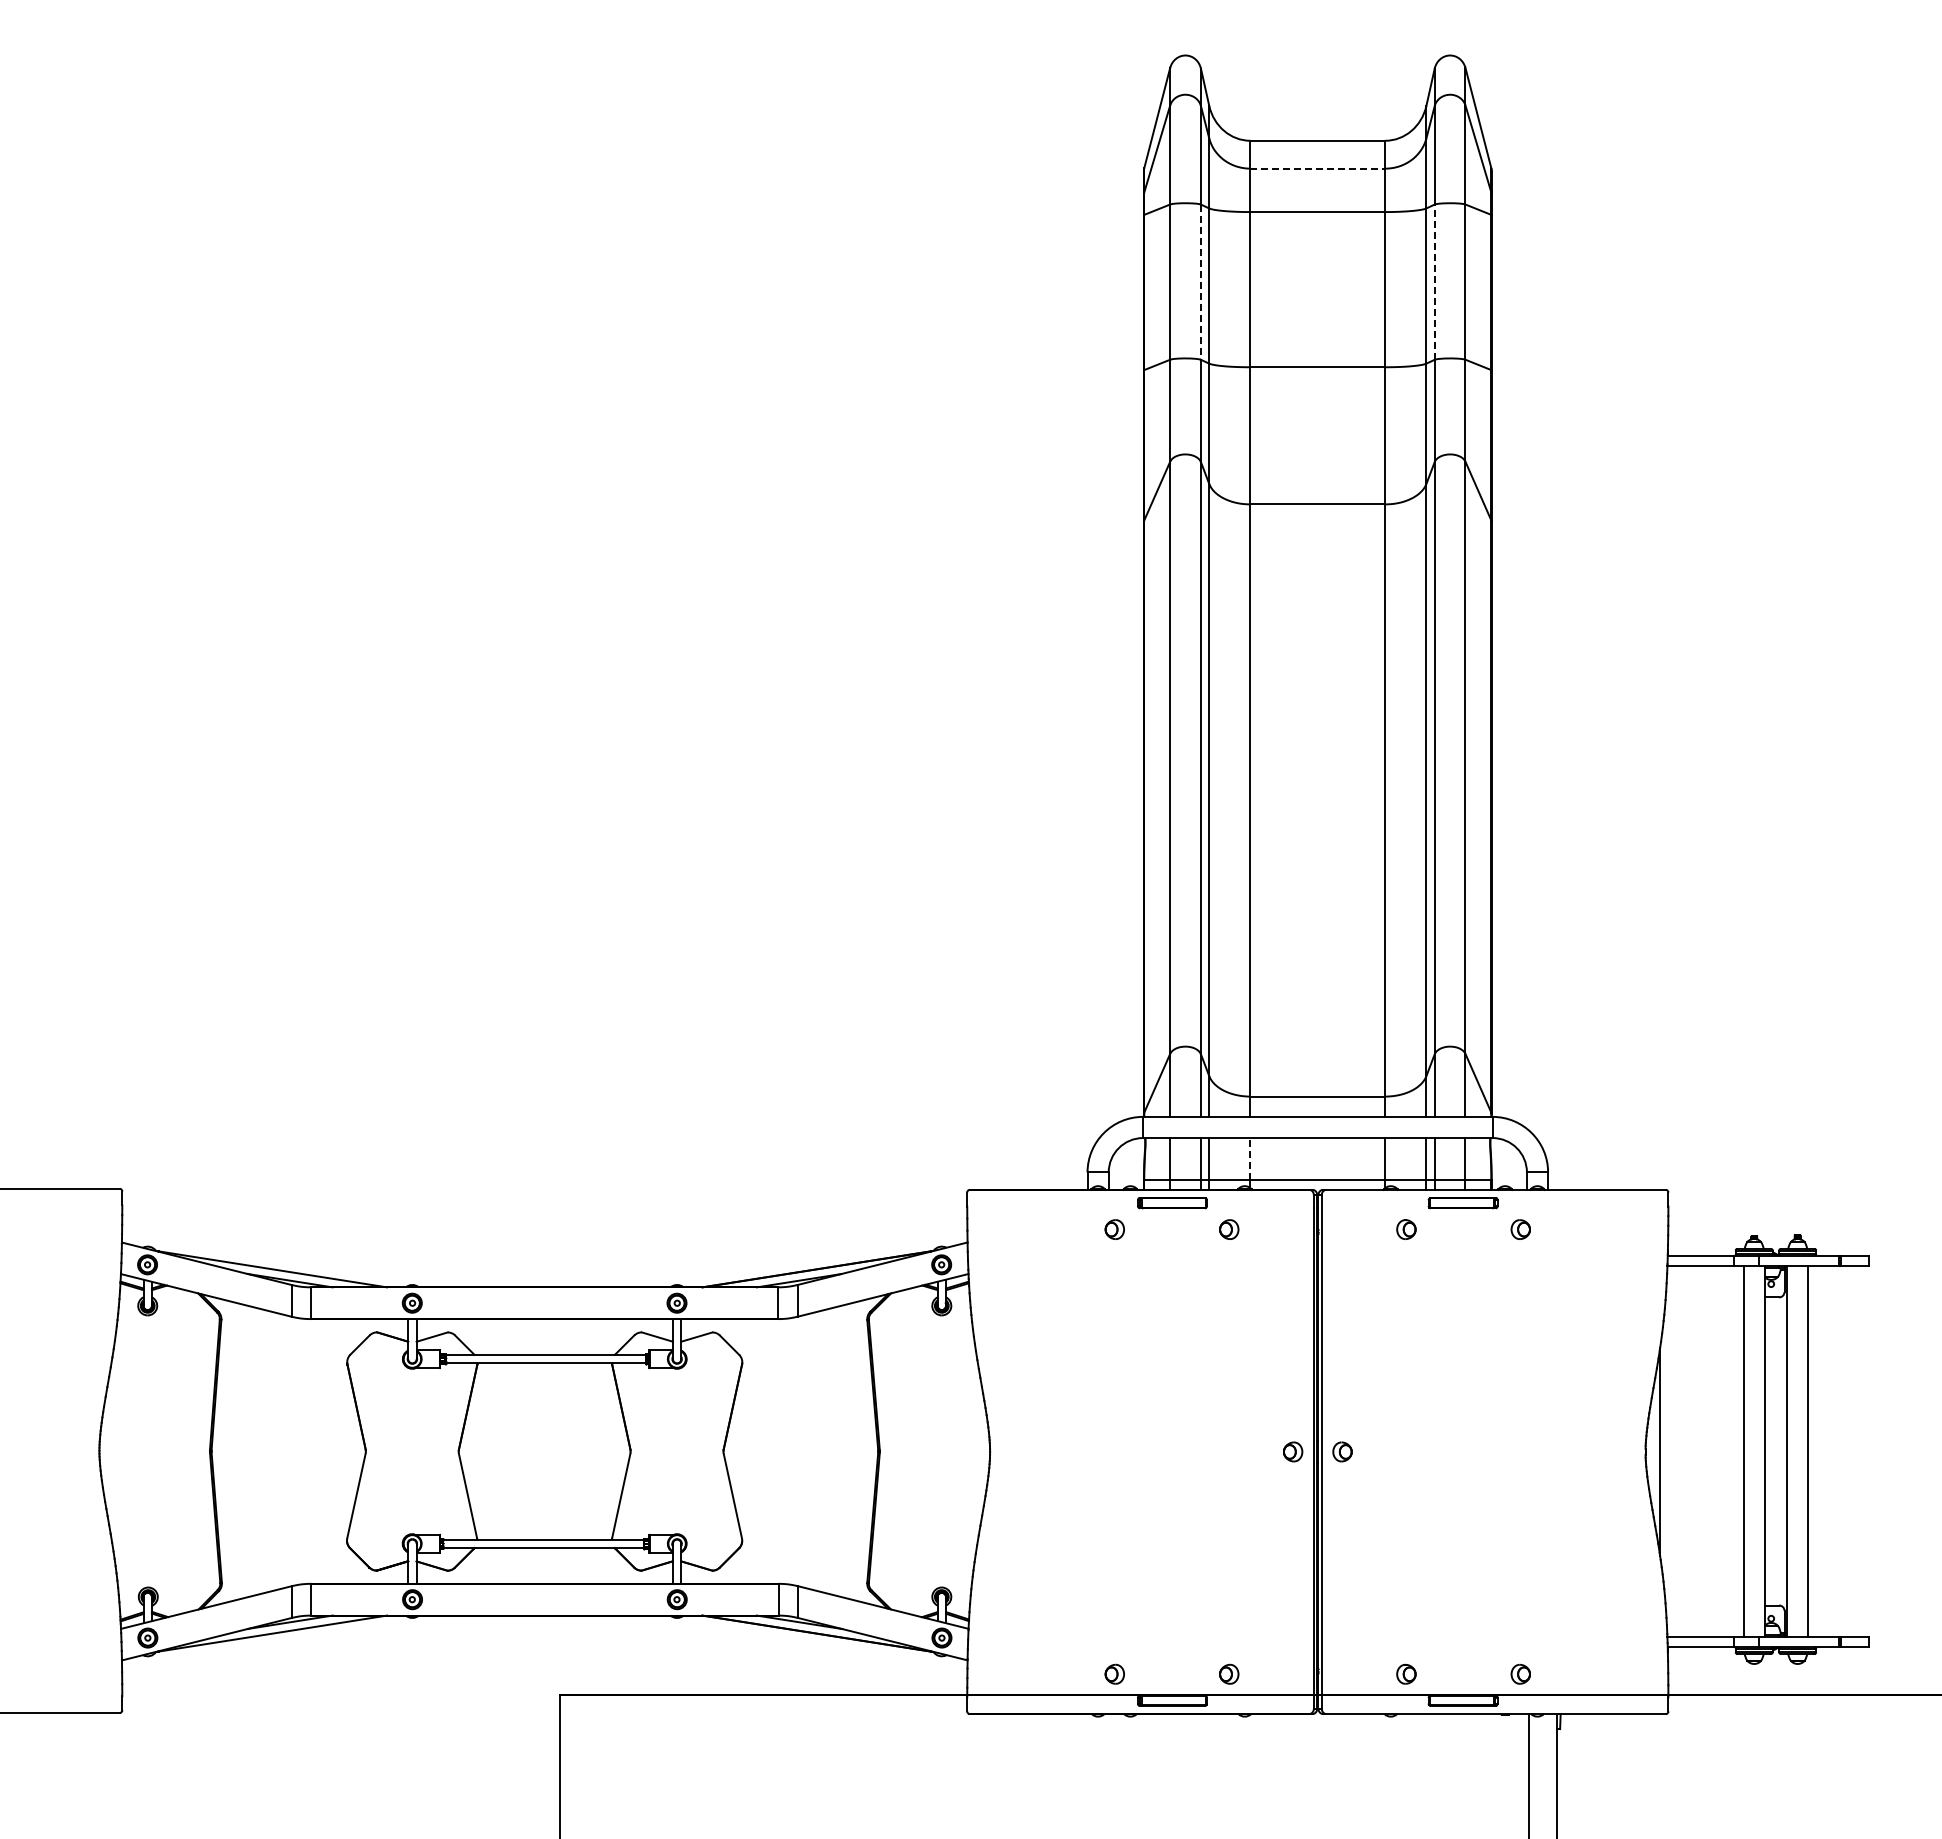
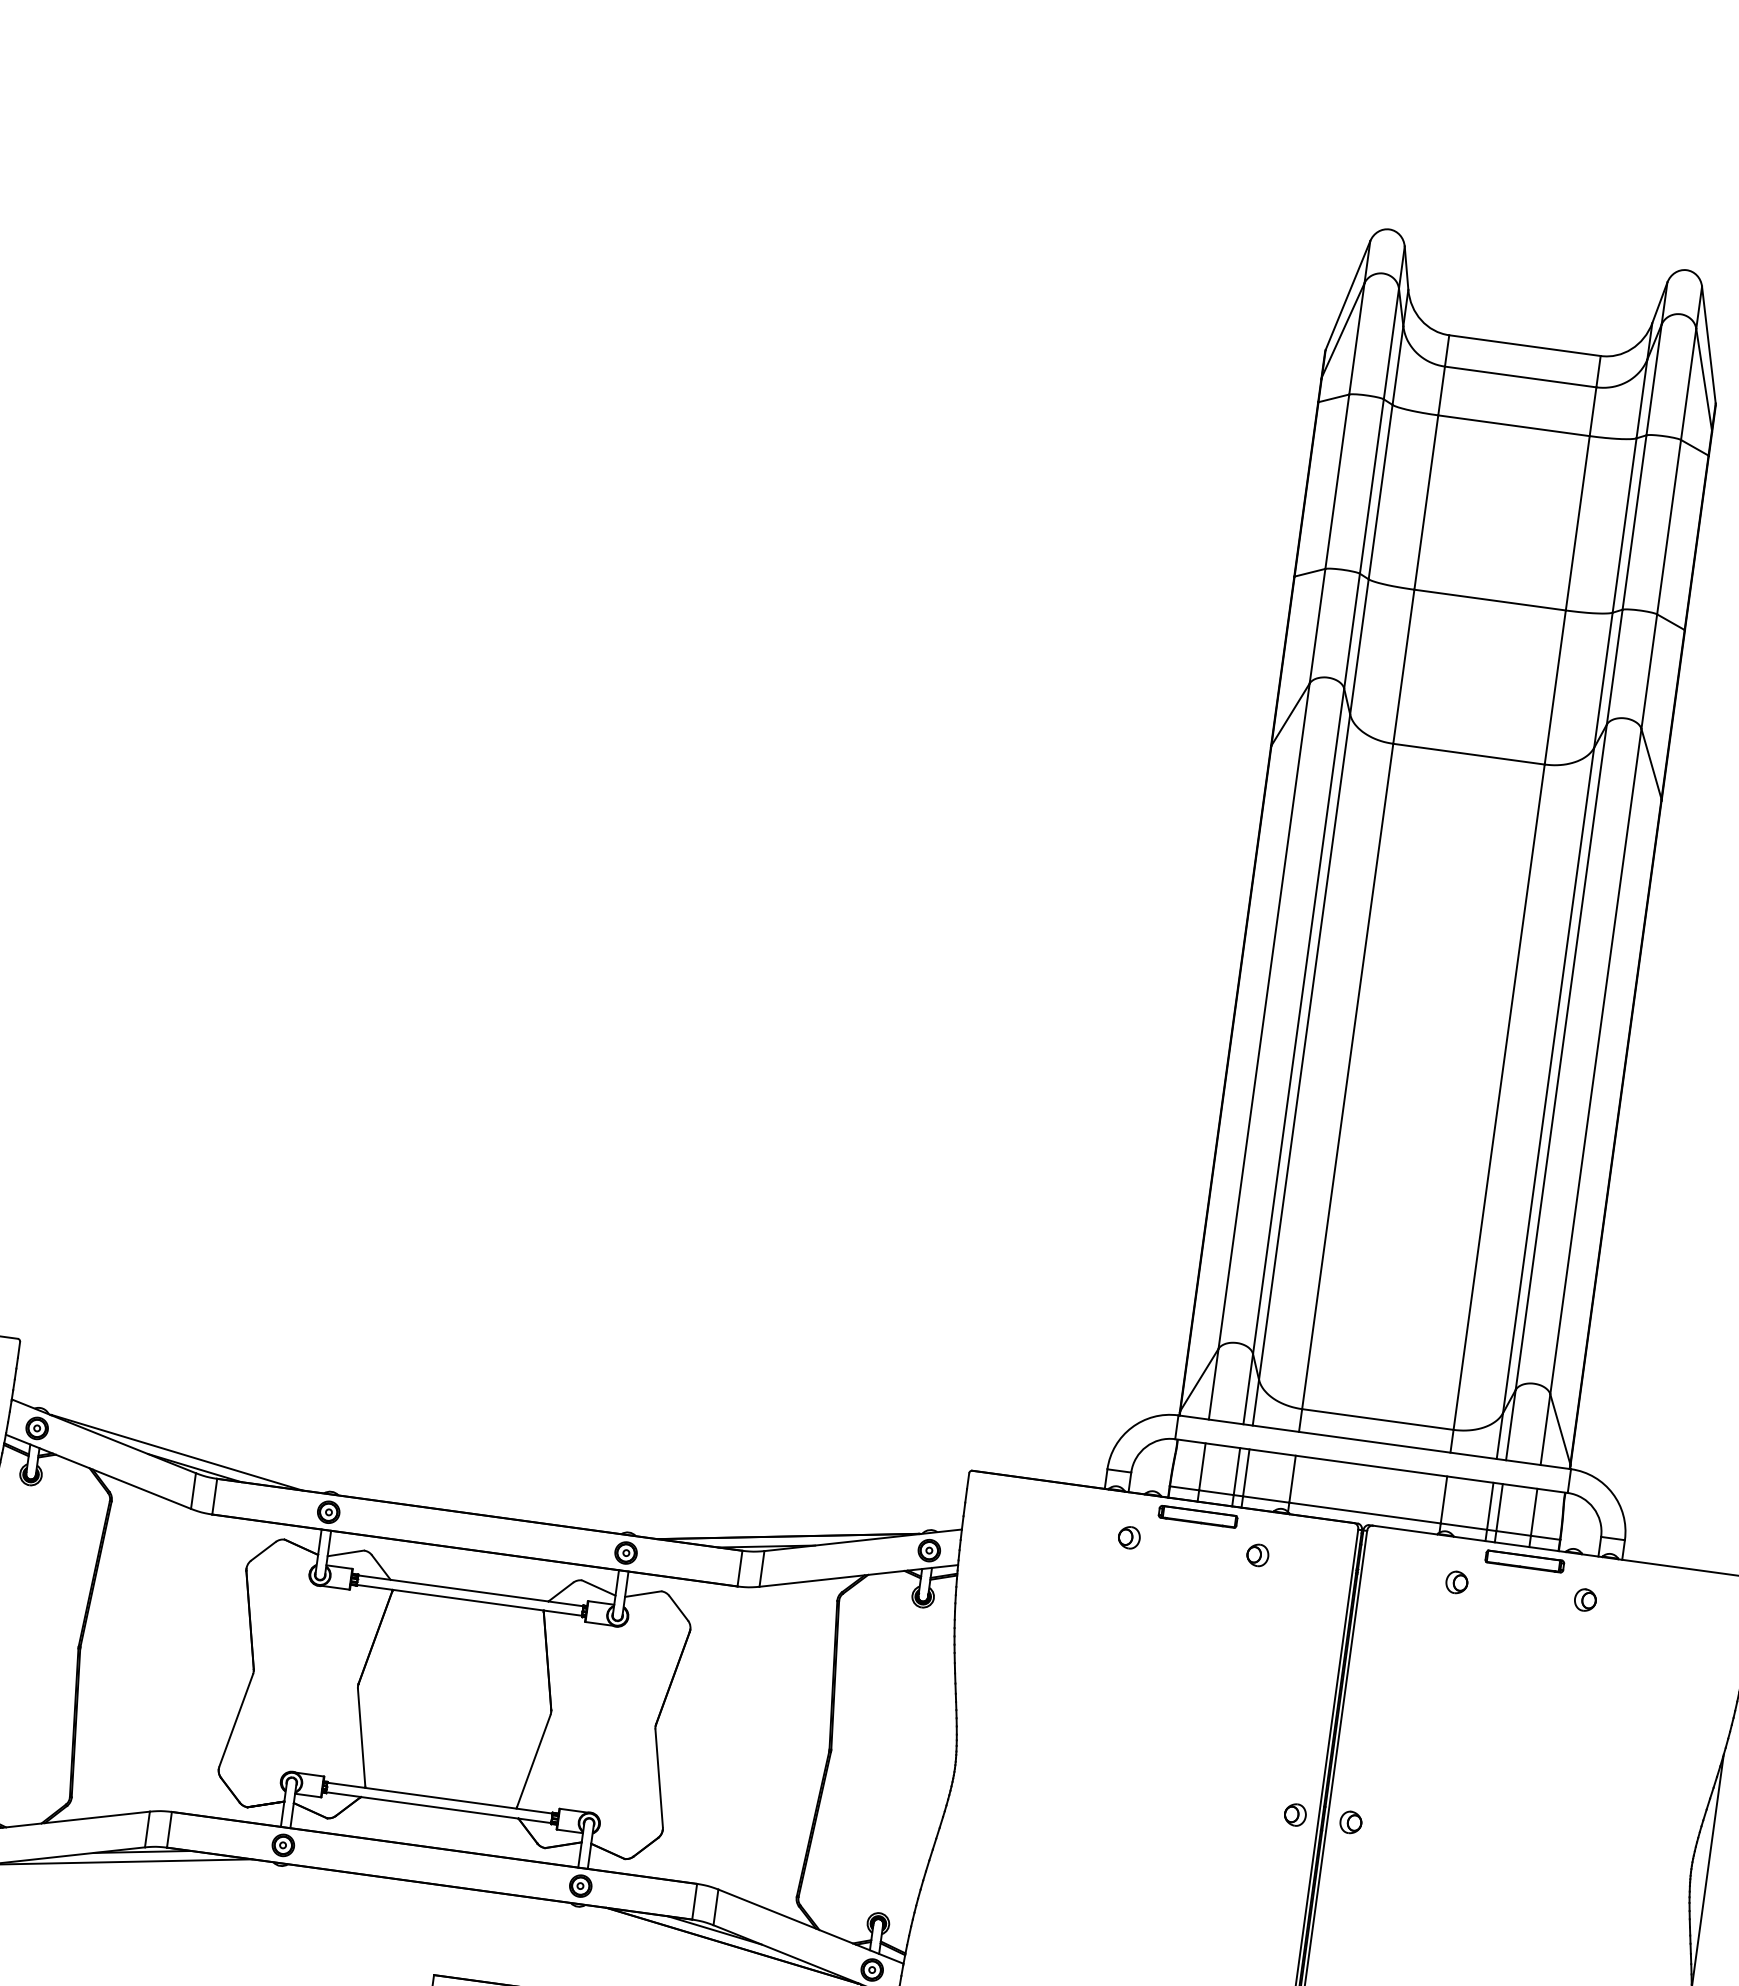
line: (1318, 168) -> (1521, 376), dashed -> solid
line: (1200, 282) -> (1371, 486), dashed -> solid
line: (1434, 282) -> (1634, 522), dashed -> solid
line: (1250, 1158) -> (1292, 1478), dashed -> solid

